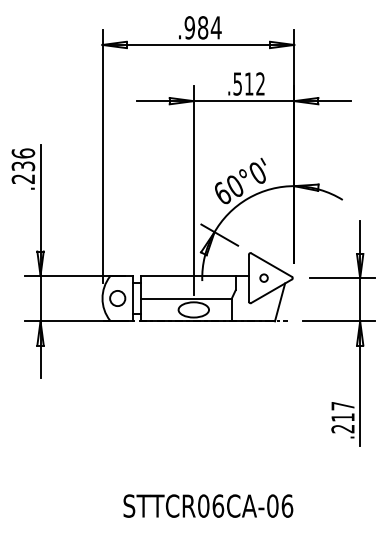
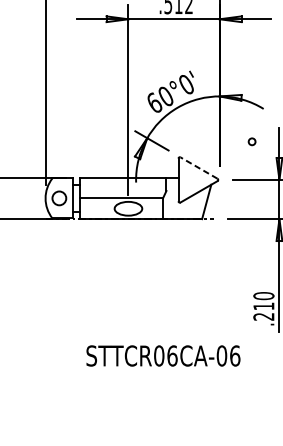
line: (271, 265) -> (198, 168), solid -> dashed
circle: (263, 277) -> (251, 141), moved
text: (342, 405) -> (263, 295), .217 -> .210
text: (208, 505) -> (163, 355), moved

